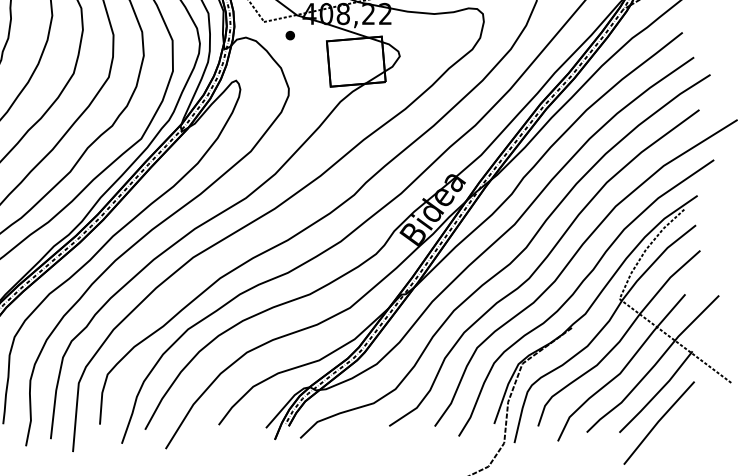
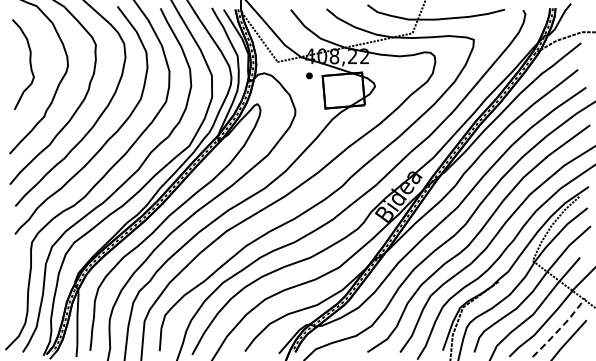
part: (290, 35) -> (309, 75), moved
line: (656, 393) -> (559, 328), solid -> dashed

